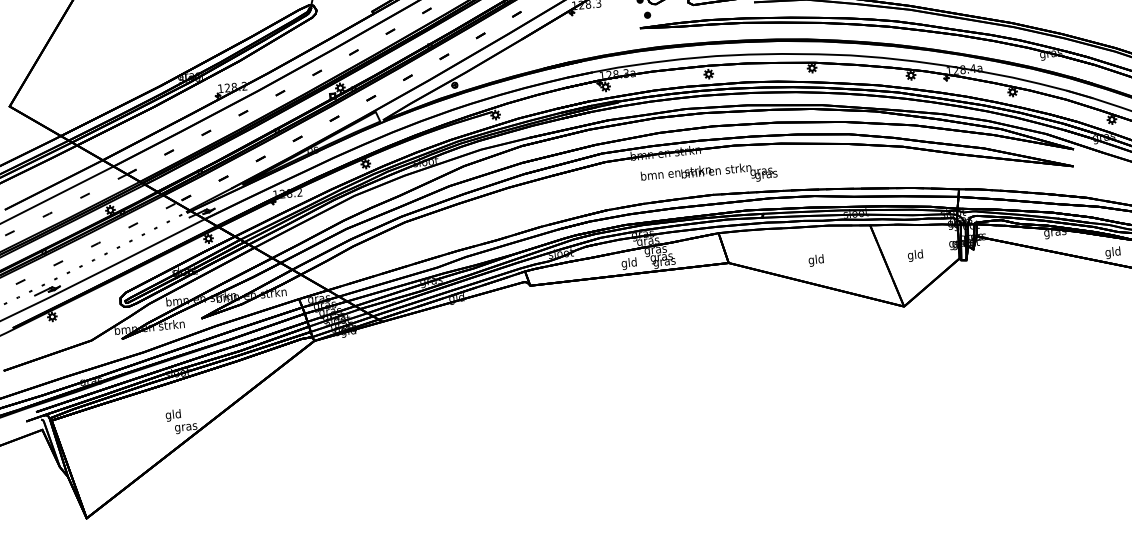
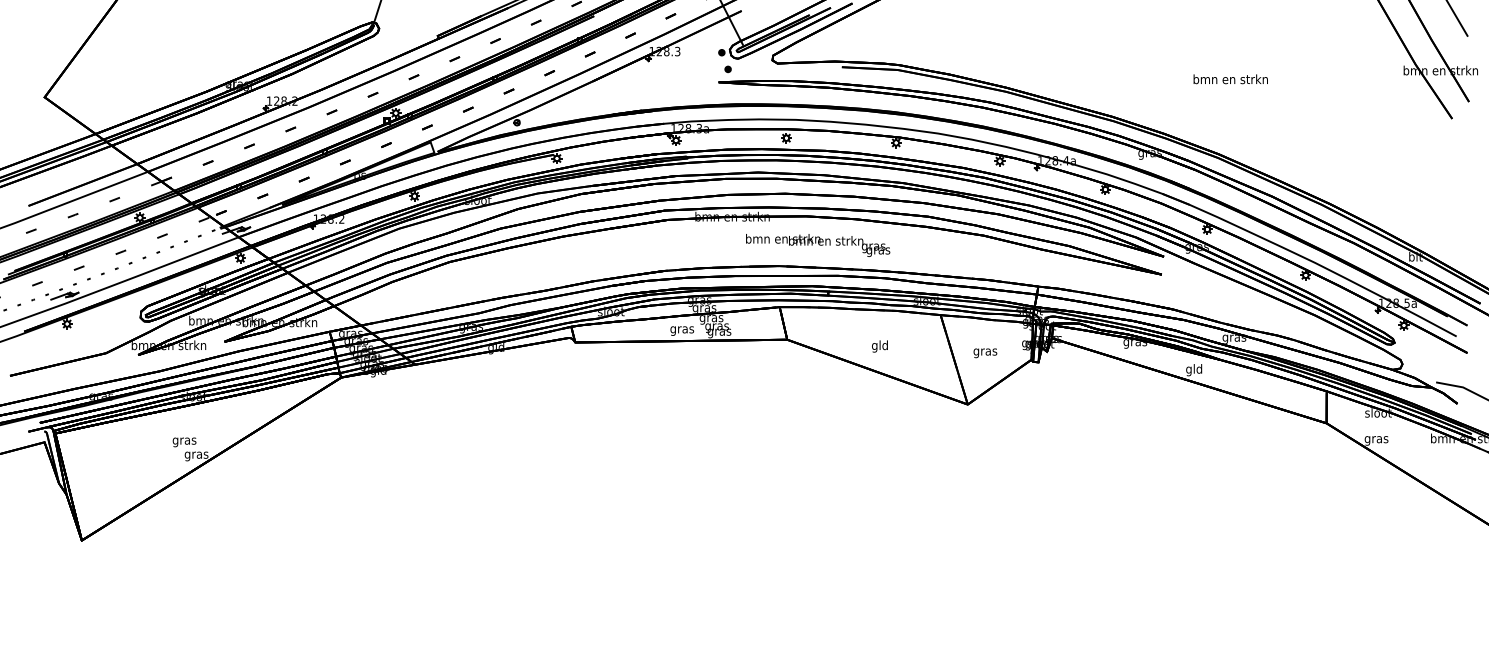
text: (709, 175) -> (818, 245), moved
text: (915, 256) -> (985, 352), gld -> gras
text: (629, 263) -> (682, 329), gld -> gras
text: (173, 415) -> (184, 441), gld -> gras

